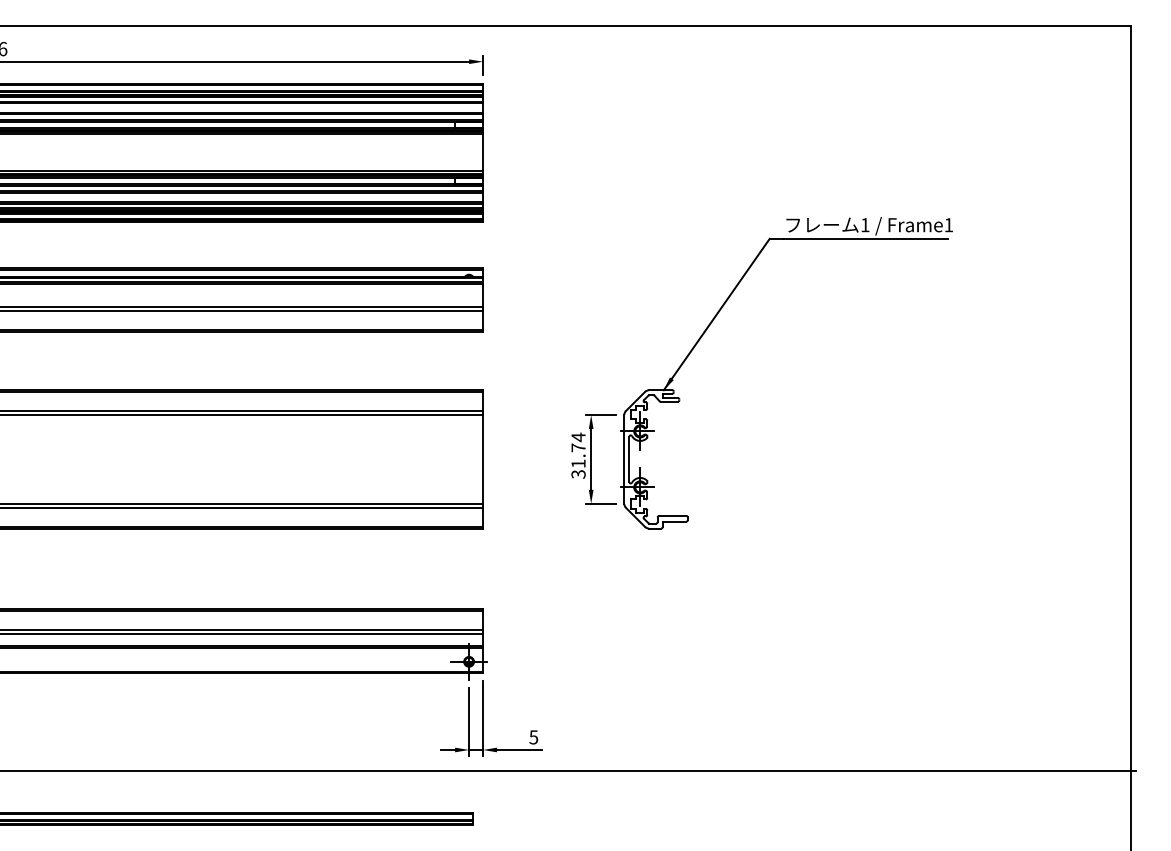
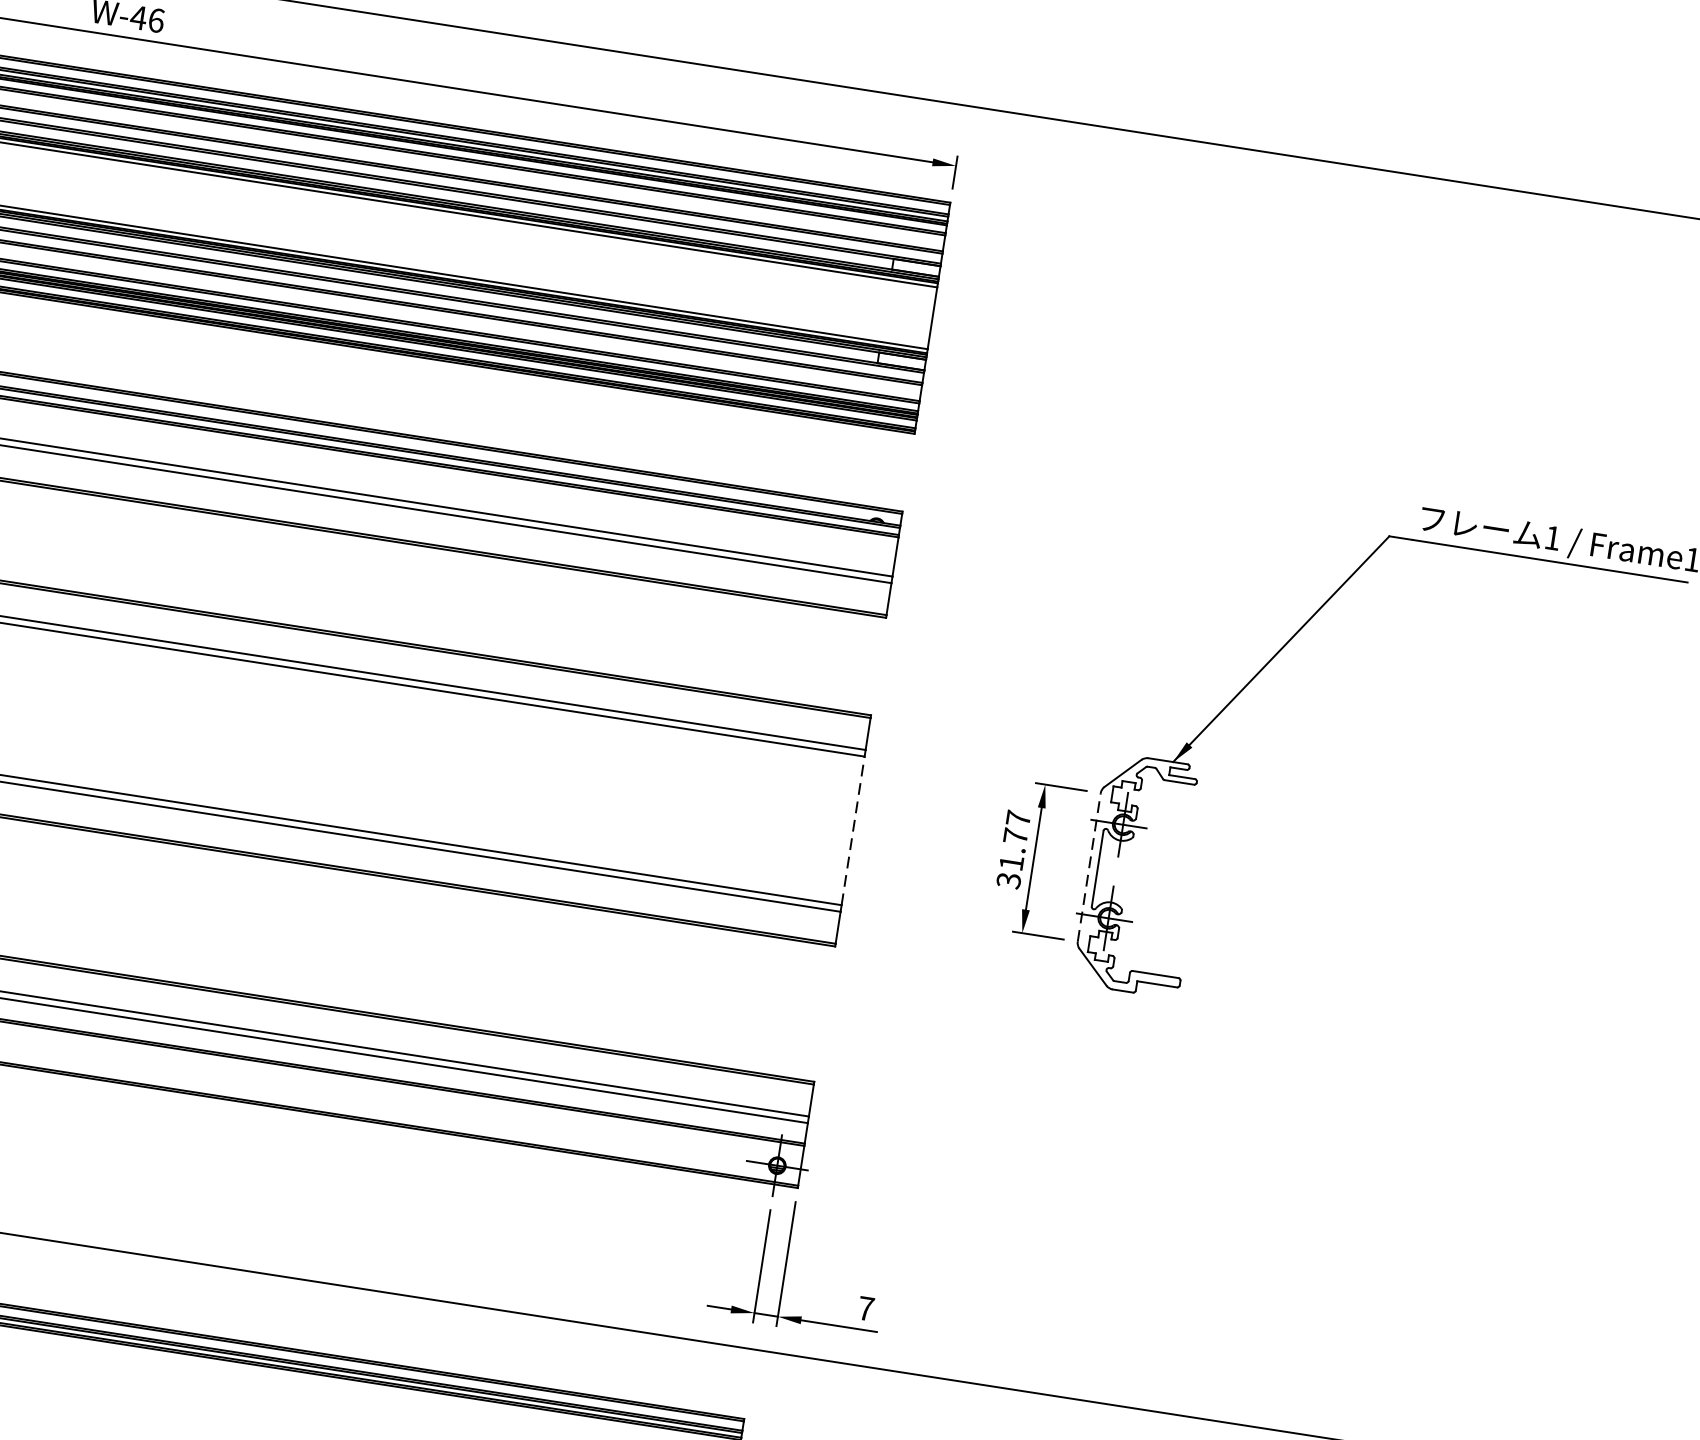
text: (578, 437) -> (1018, 818), 31.74 -> 31.77
line: (483, 458) -> (854, 829), solid -> dashed
line: (624, 458) -> (1089, 865), solid -> dashed
text: (533, 737) -> (865, 1308), 5 -> 7

